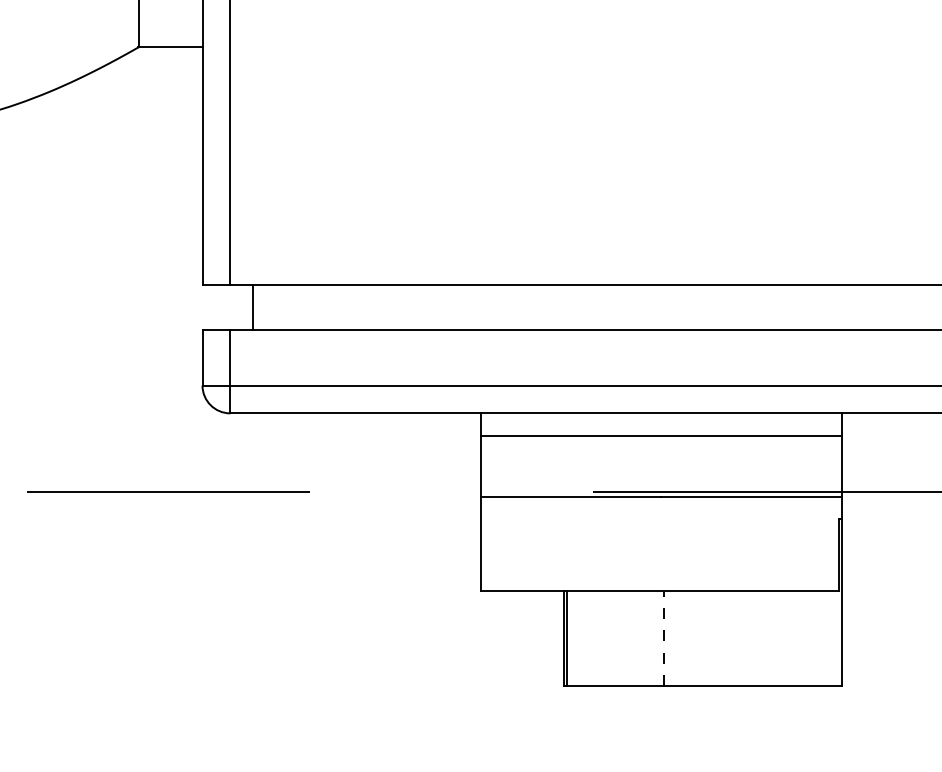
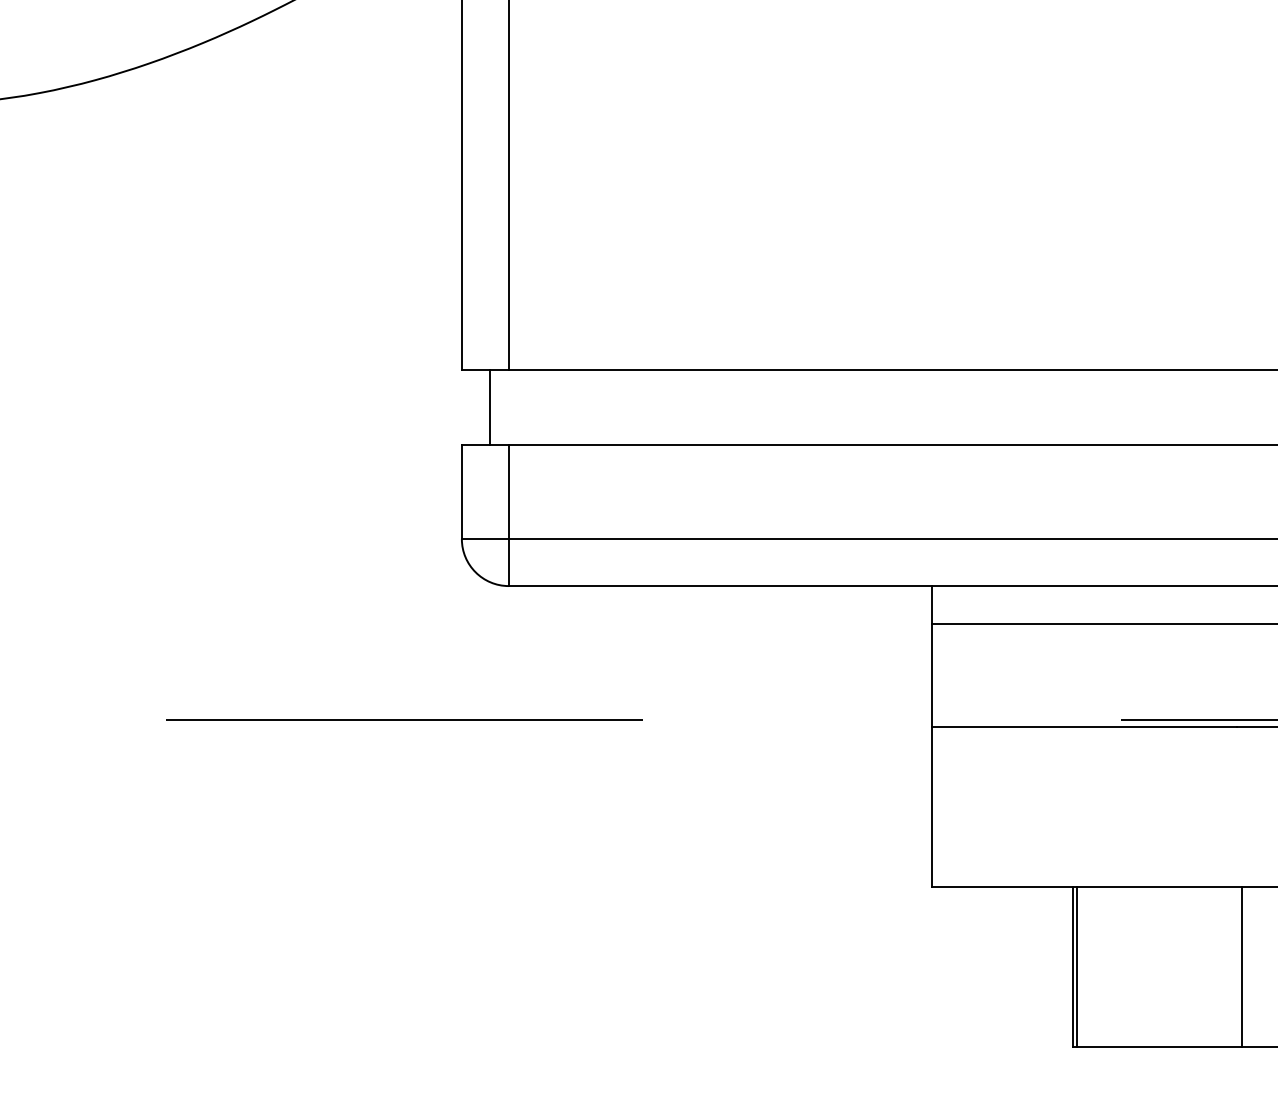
line: (253, 307) -> (490, 407), moved
line: (664, 638) -> (1242, 966), dashed -> solid

